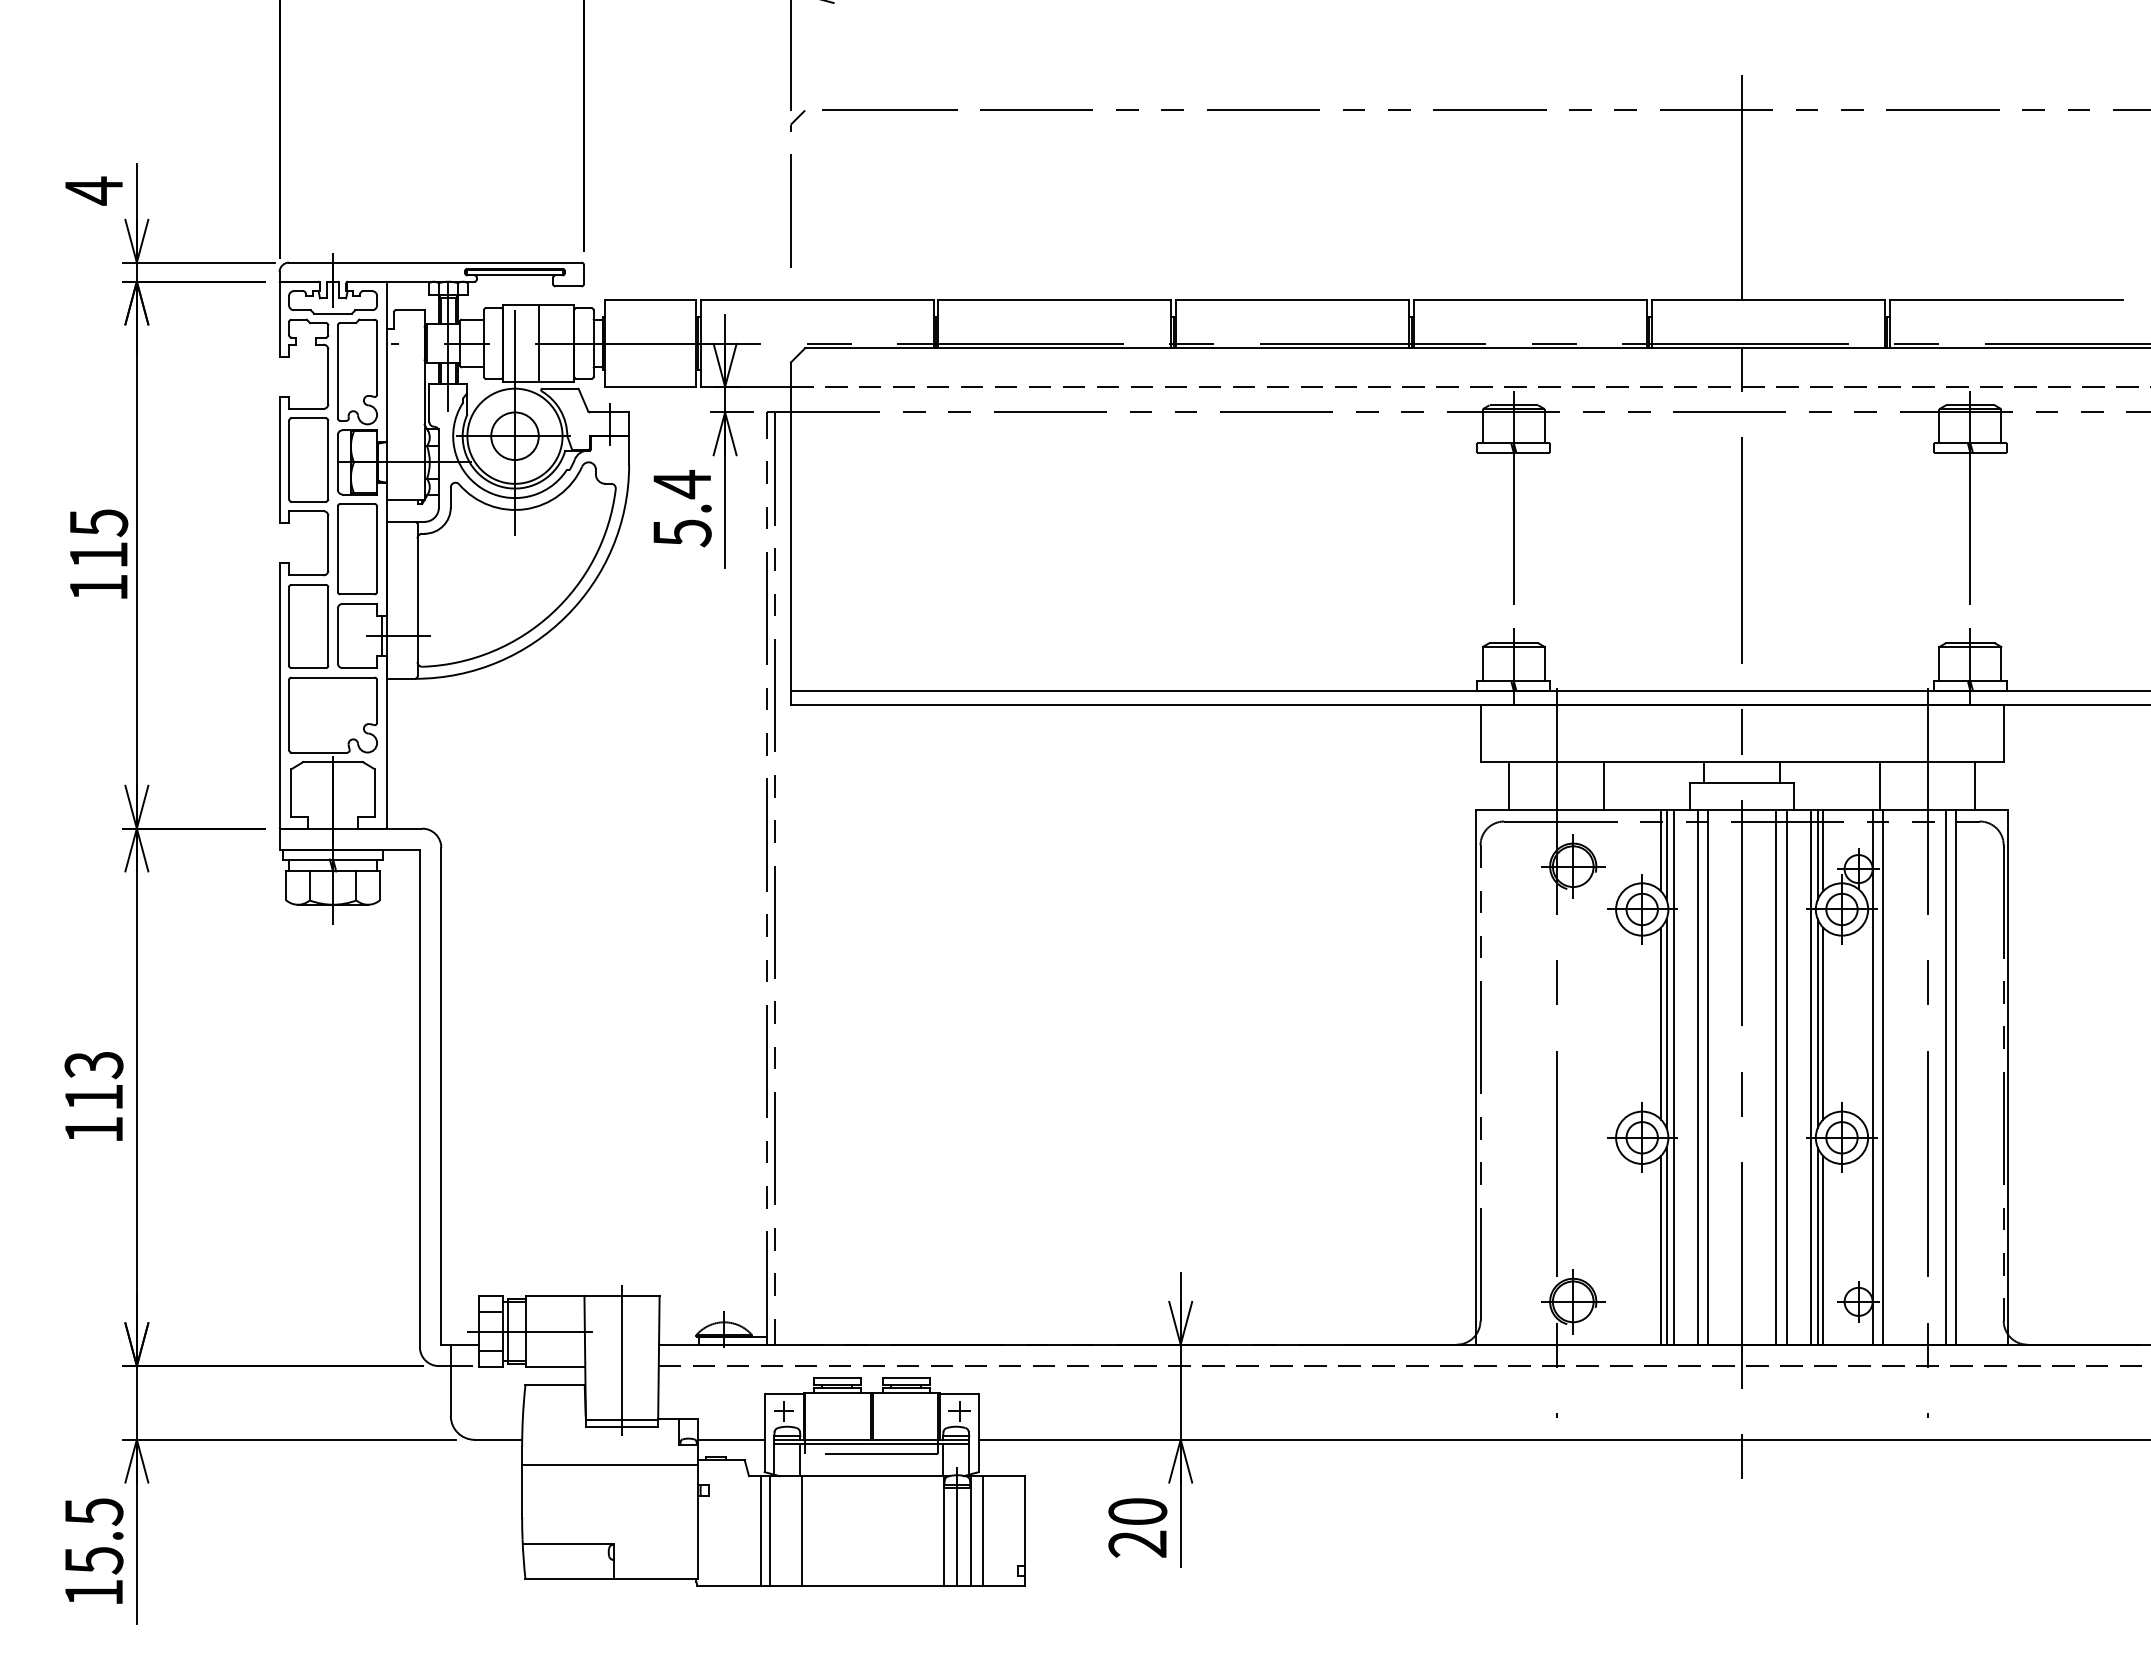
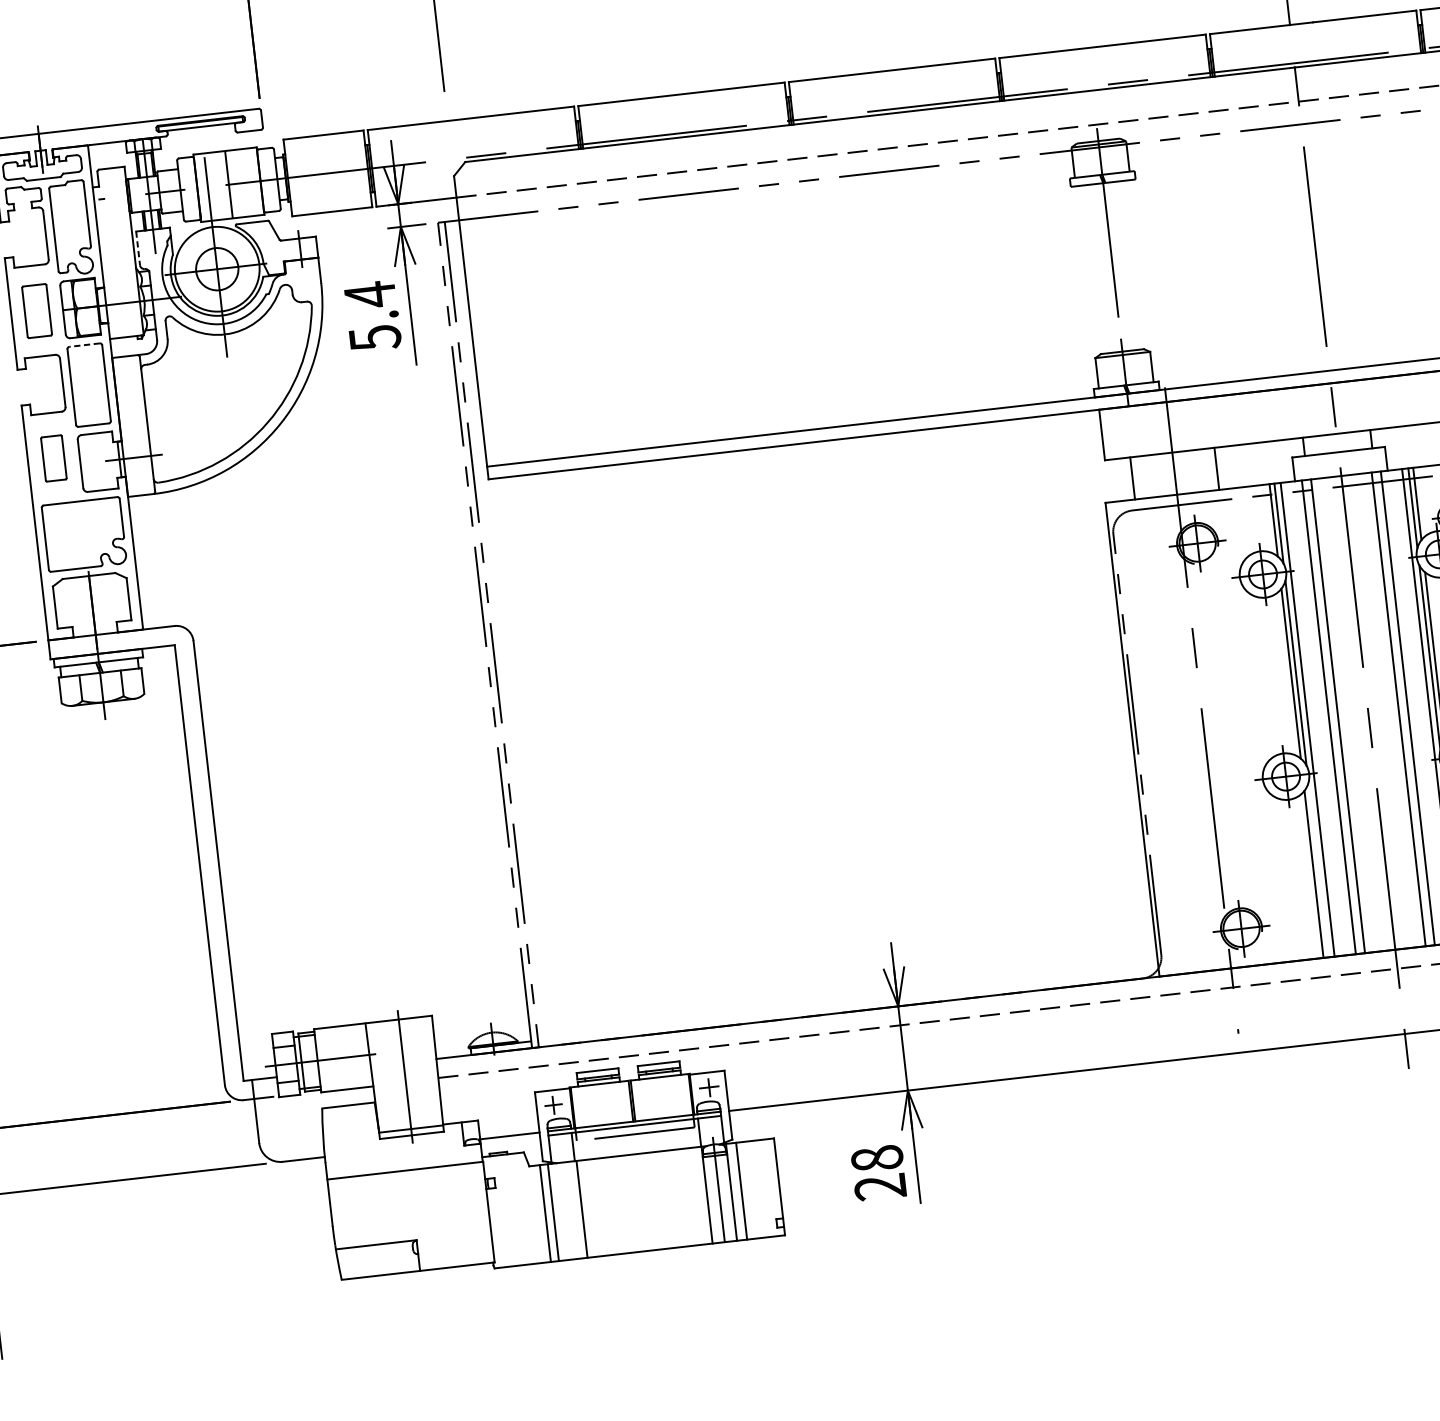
line: (429, 403) -> (138, 248), solid -> dashed
part: (308, 459) -> (36, 310), size x0.7
line: (356, 504) -> (83, 345), solid -> dashed
part: (308, 626) -> (53, 458), size x0.6
line: (1666, 1245) -> (1318, 869), removed
text: (1137, 1511) -> (876, 1158), 20 -> 28

